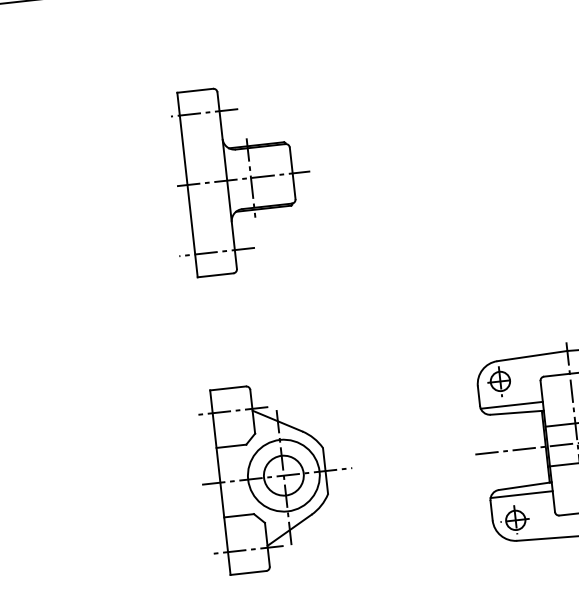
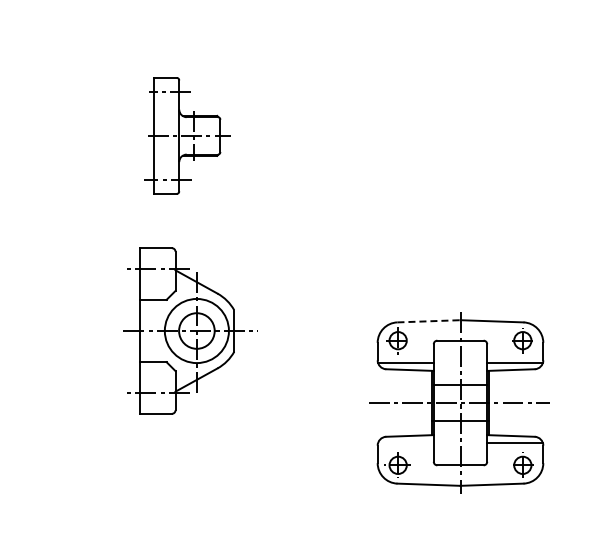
part: (240, 178) -> (187, 135), size x0.7
line: (531, 356) -> (428, 321), solid -> dashed
part: (276, 475) -> (190, 330), moved
line: (521, 495) -> (405, 443), removed

